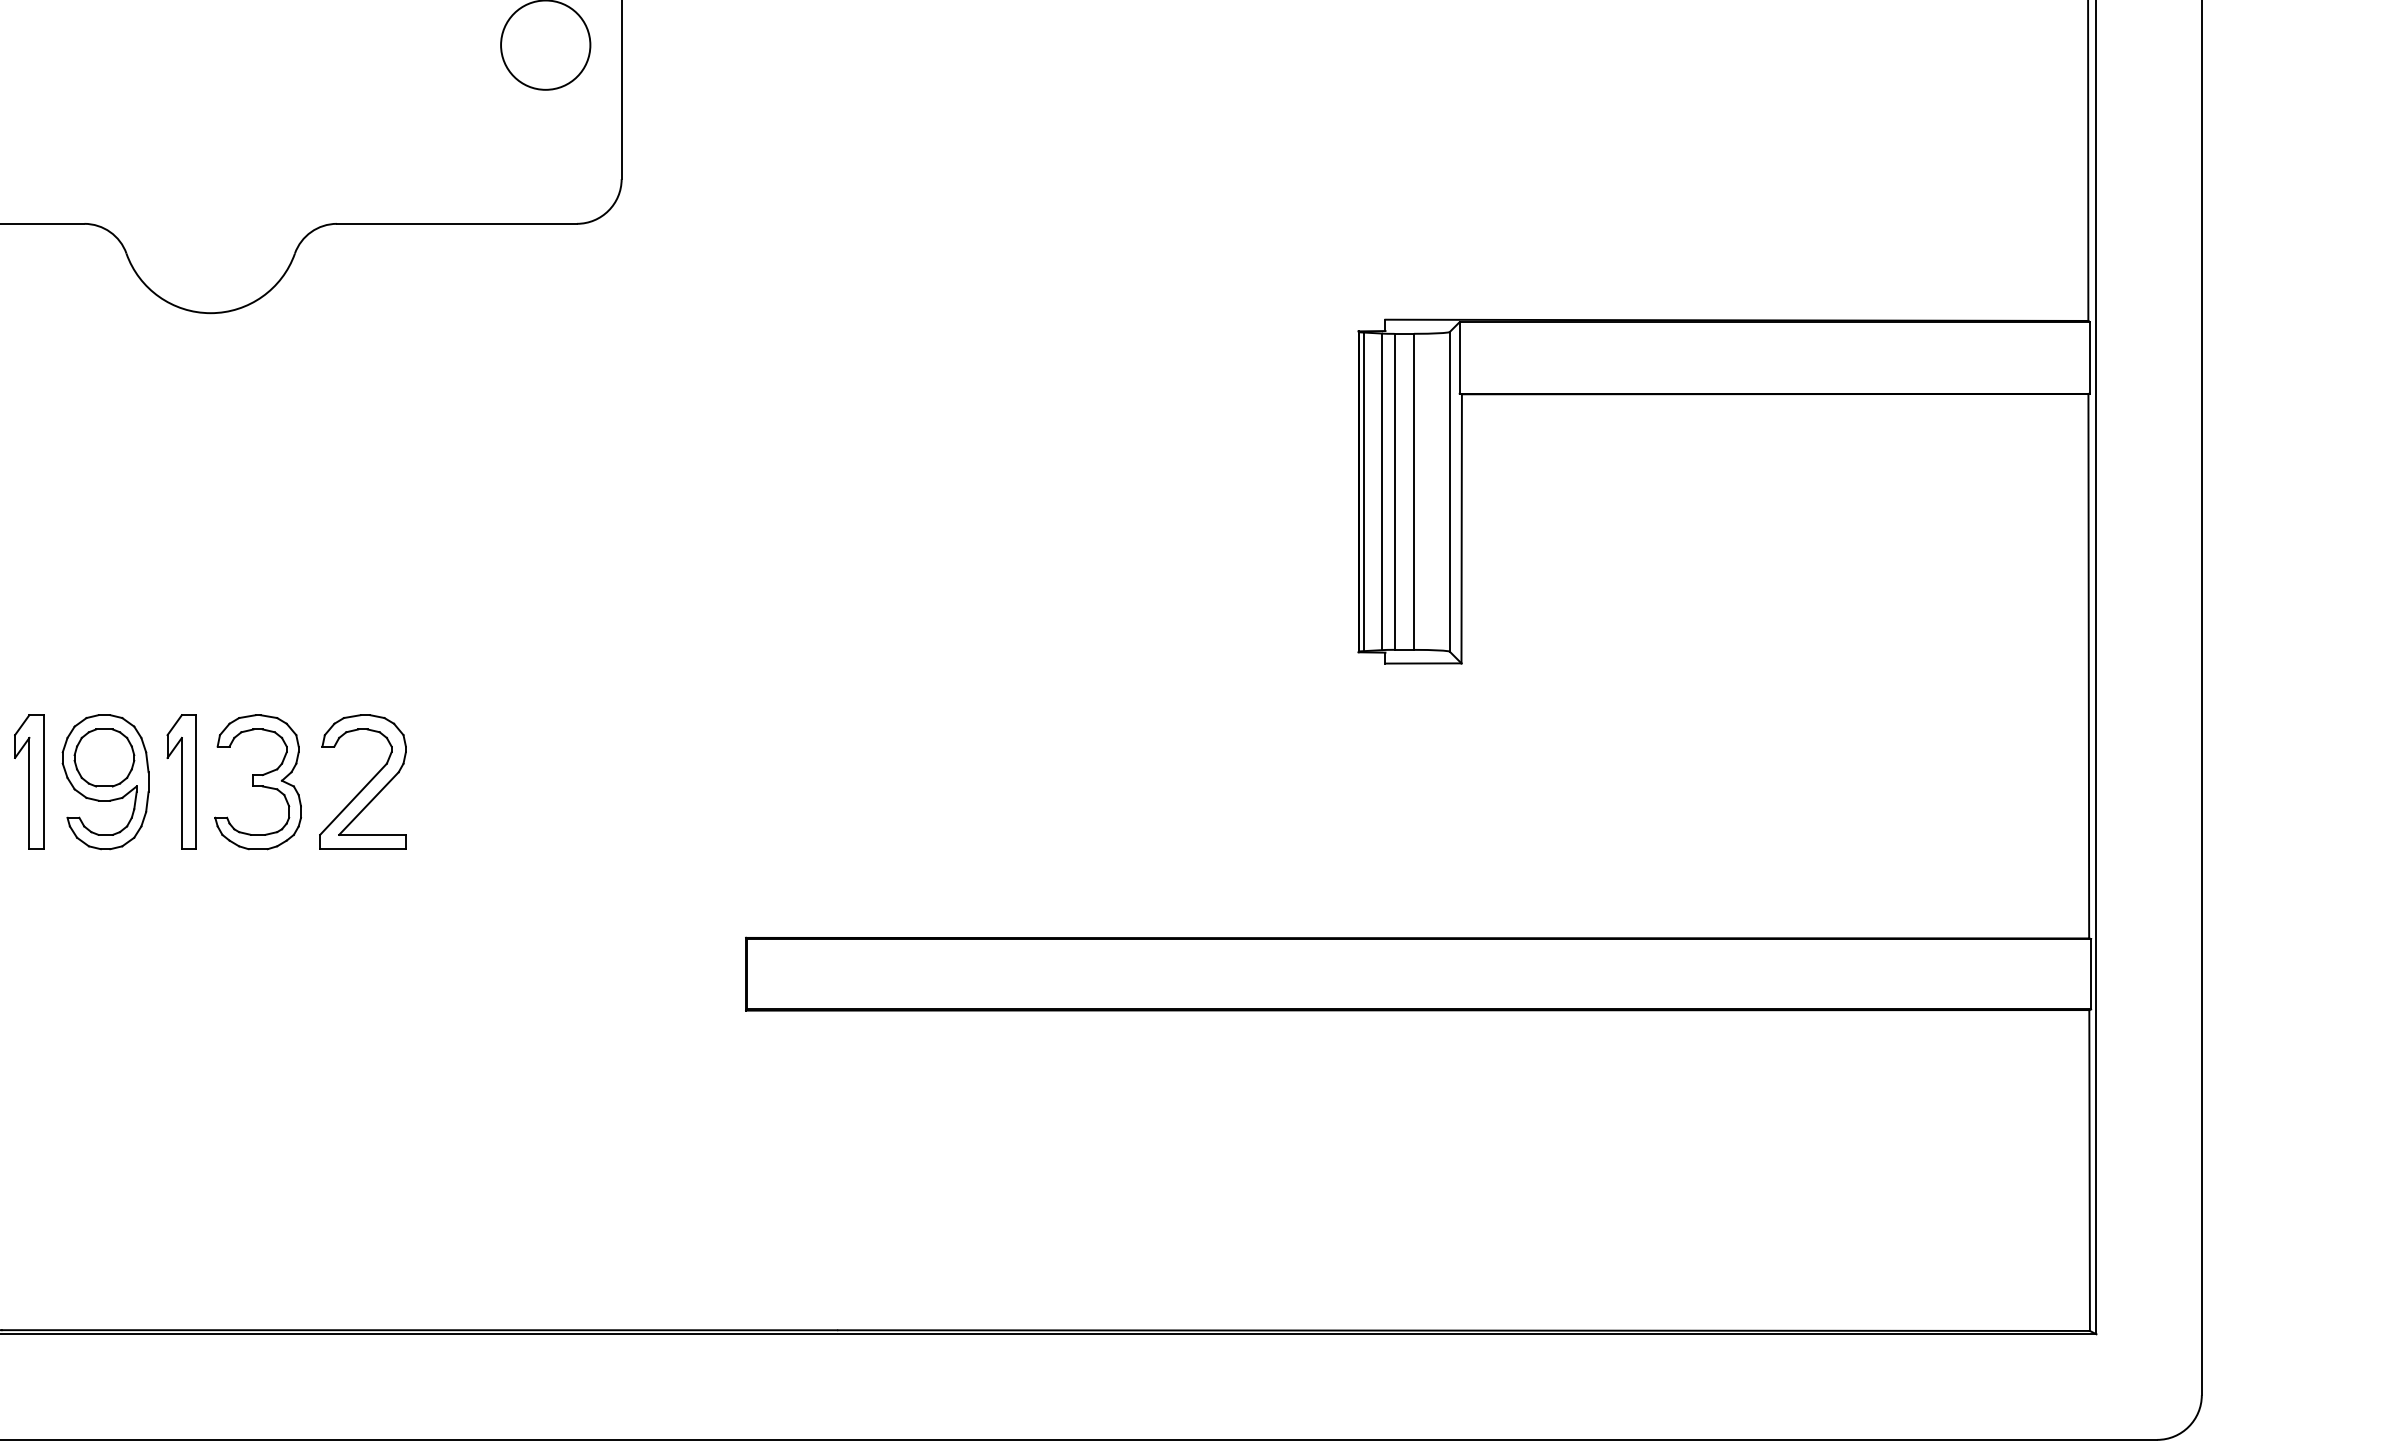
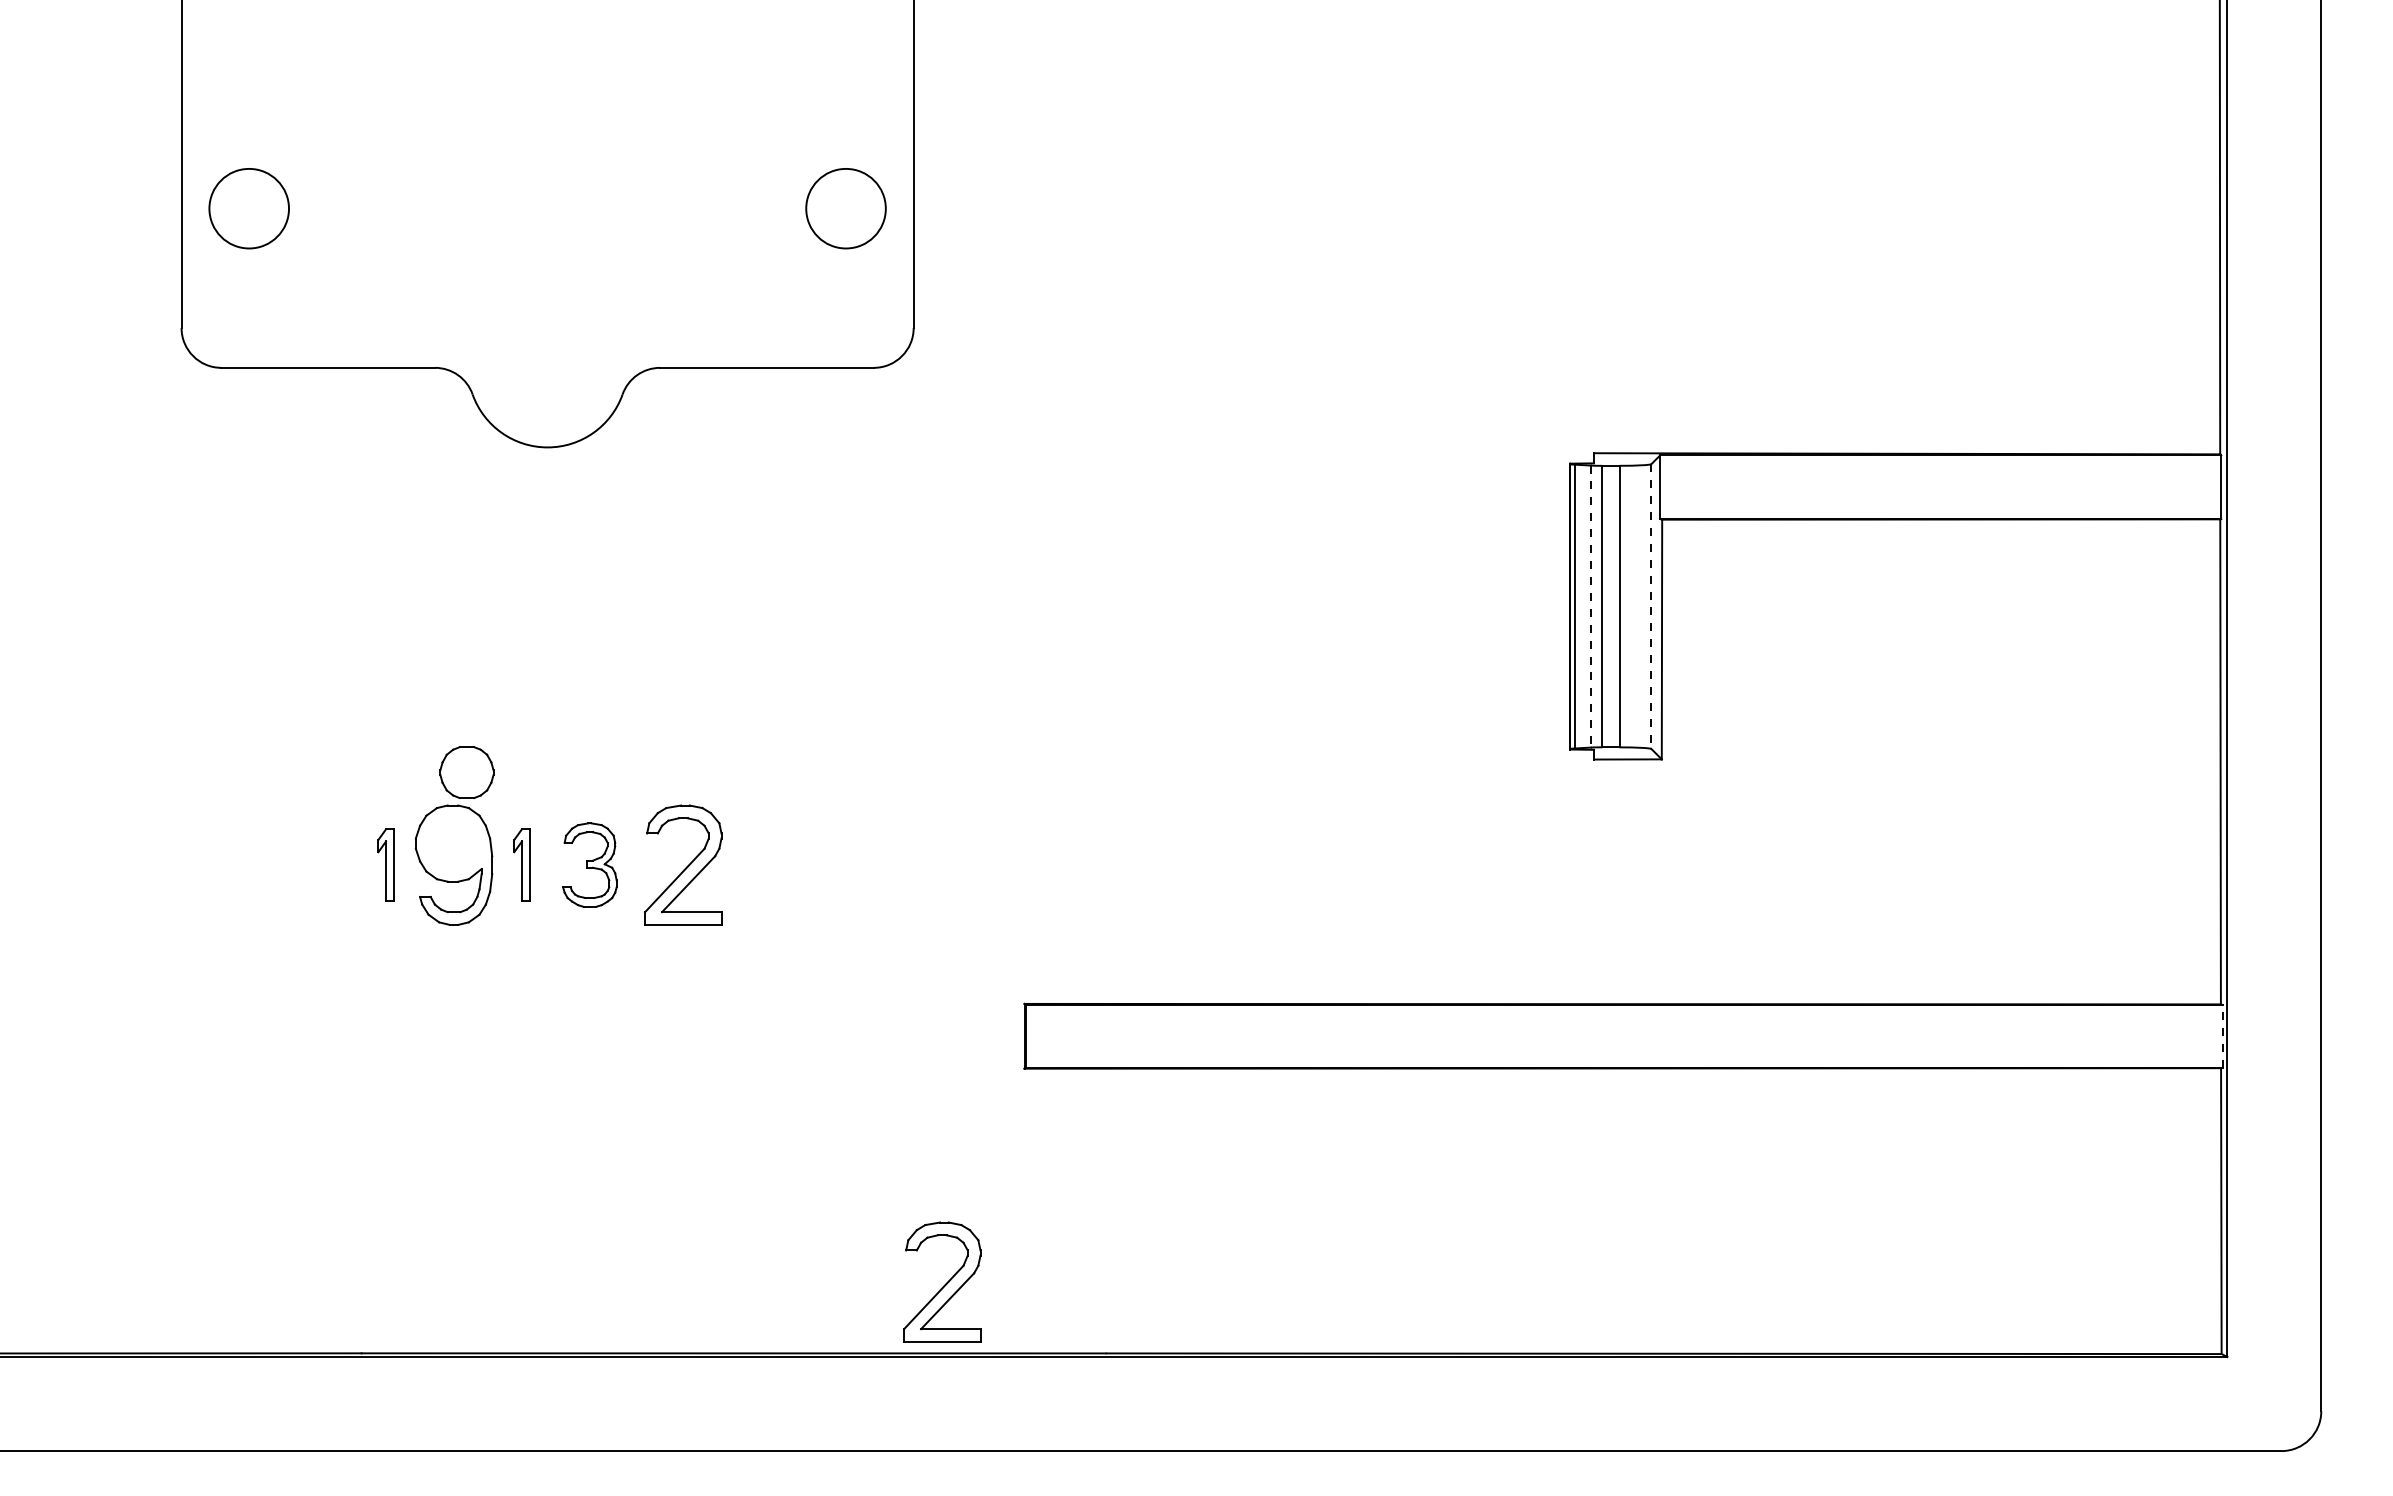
line: (1381, 492) -> (1590, 607), solid -> dashed
line: (1449, 492) -> (1651, 607), solid -> dashed
part: (103, 757) -> (466, 772), moved
part: (28, 781) -> (385, 864), size x0.6
part: (181, 781) -> (521, 864), size x0.6
part: (257, 781) -> (589, 864), size x0.7
line: (2090, 973) -> (2222, 1035), solid -> dashed
part: (654, 1249) -> (942, 1281), added

